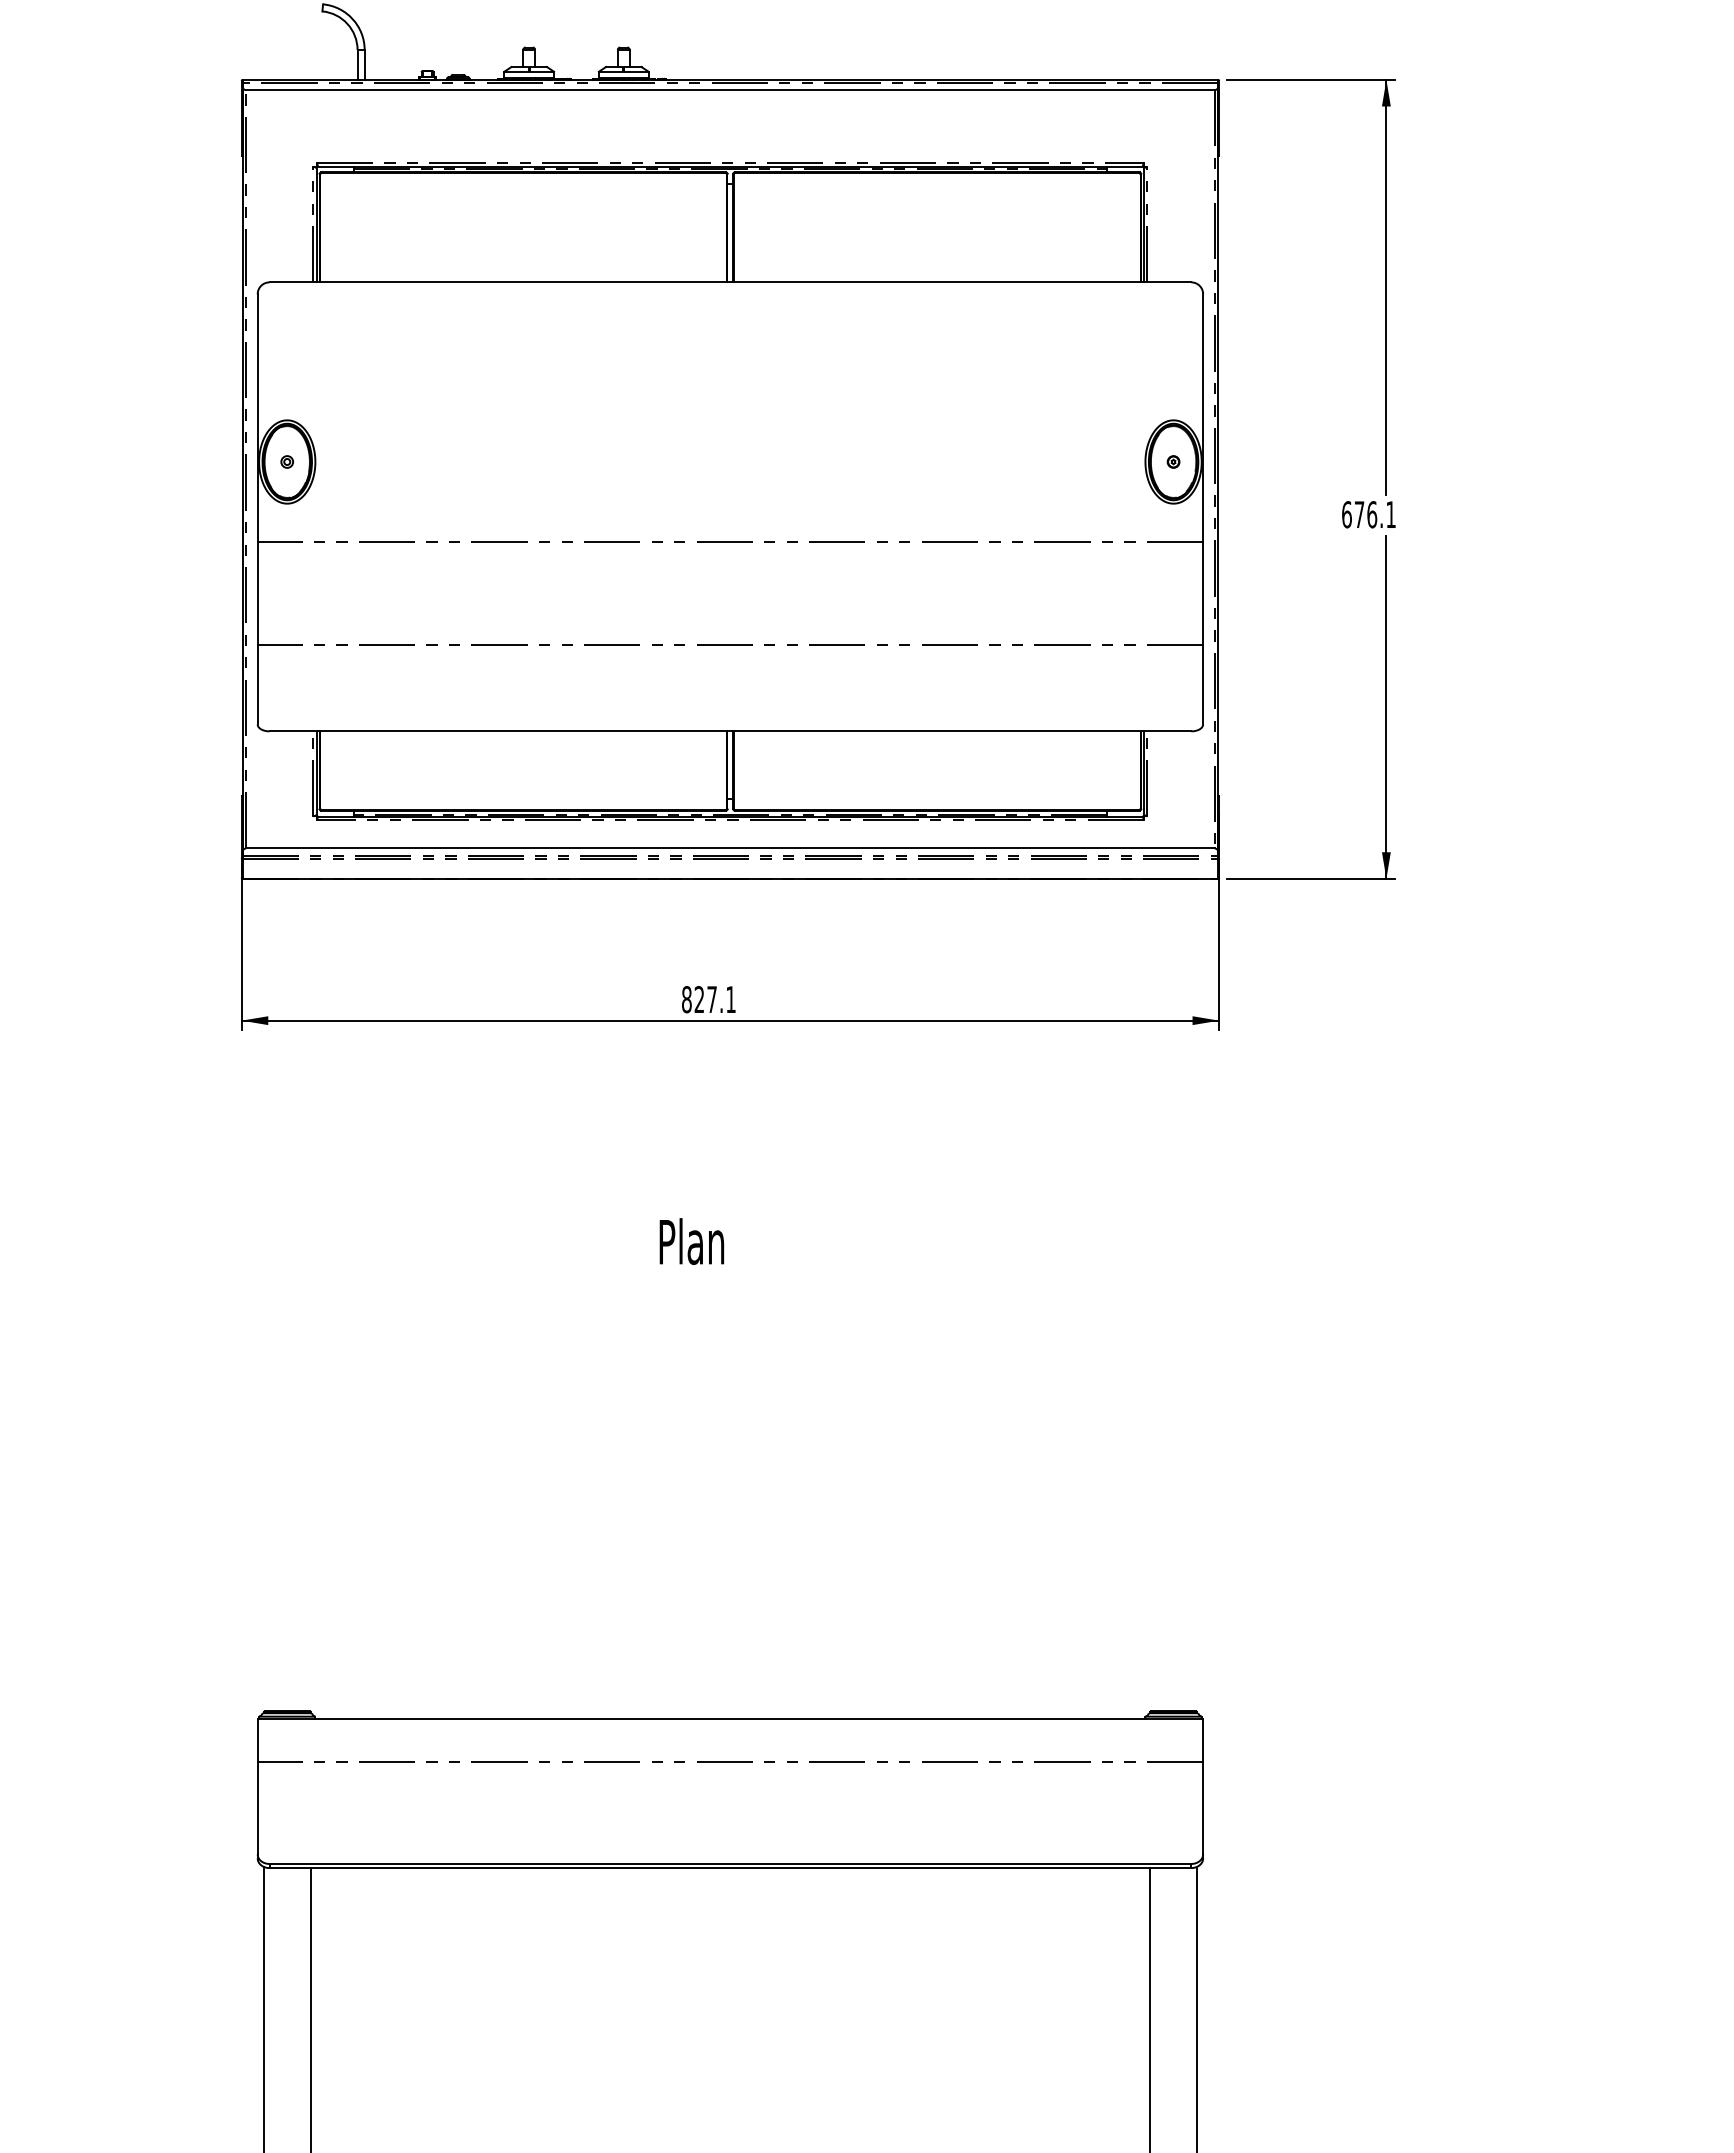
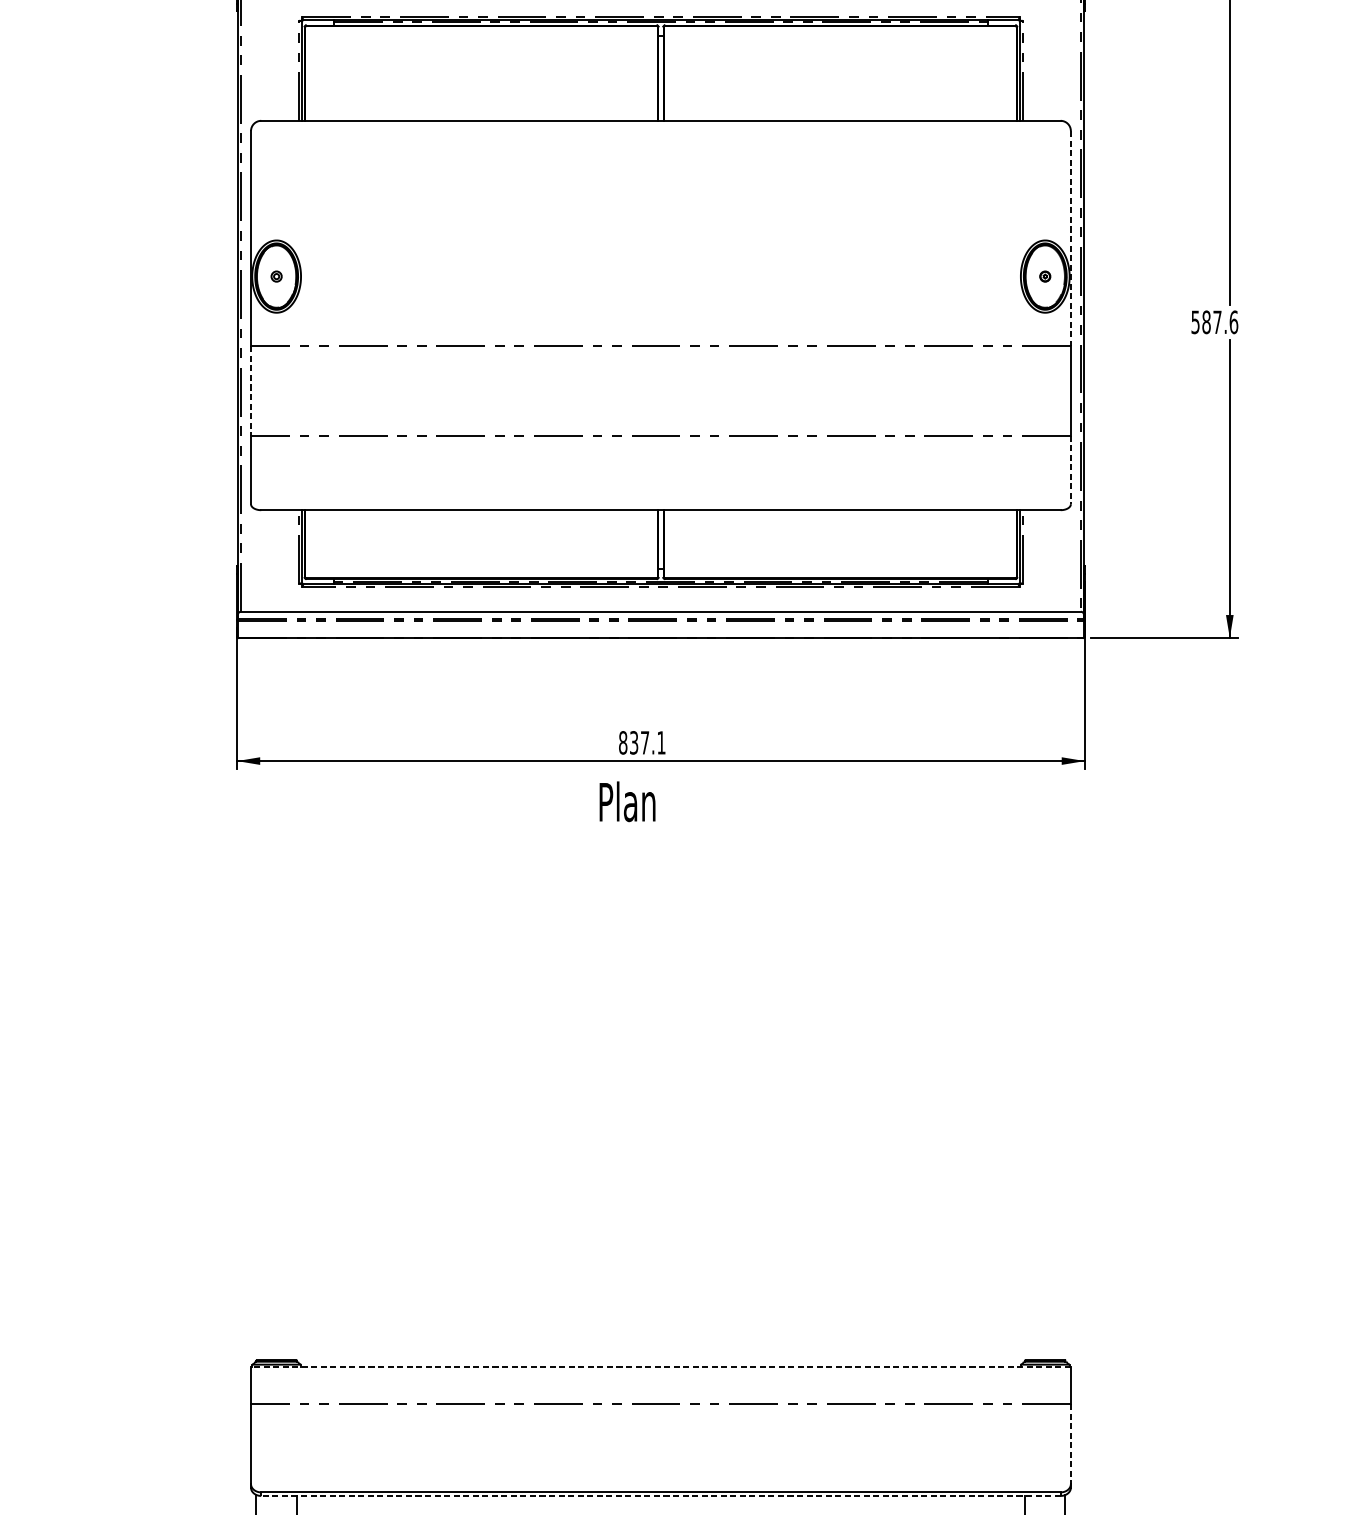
line: (1203, 418) -> (1071, 238), solid -> dashed
text: (1369, 514) -> (1215, 322), 676.1 -> 587.6
line: (257, 593) -> (250, 390), solid -> dashed
line: (1203, 685) -> (1071, 470), solid -> dashed
text: (699, 999) -> (634, 742), 827.1 -> 837.1
text: (691, 1241) -> (627, 801), moved
line: (730, 1719) -> (661, 1367), solid -> dashed
line: (1203, 1808) -> (1071, 1444), solid -> dashed
line: (730, 1868) -> (661, 1496), solid -> dashed

